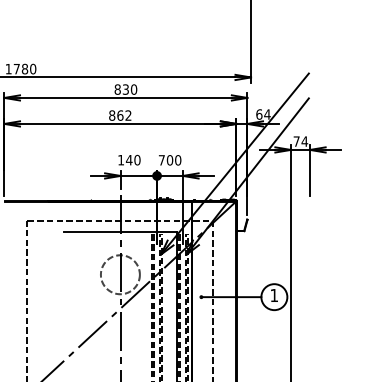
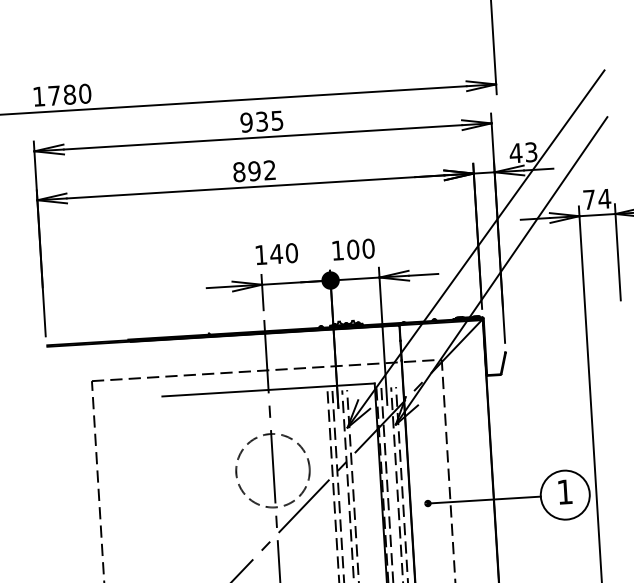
text: (125, 89) -> (261, 121), 830 -> 935
text: (263, 114) -> (523, 152), 64 -> 43
text: (120, 115) -> (254, 171), 862 -> 892
text: (161, 160) -> (337, 250), 700 -> 100

